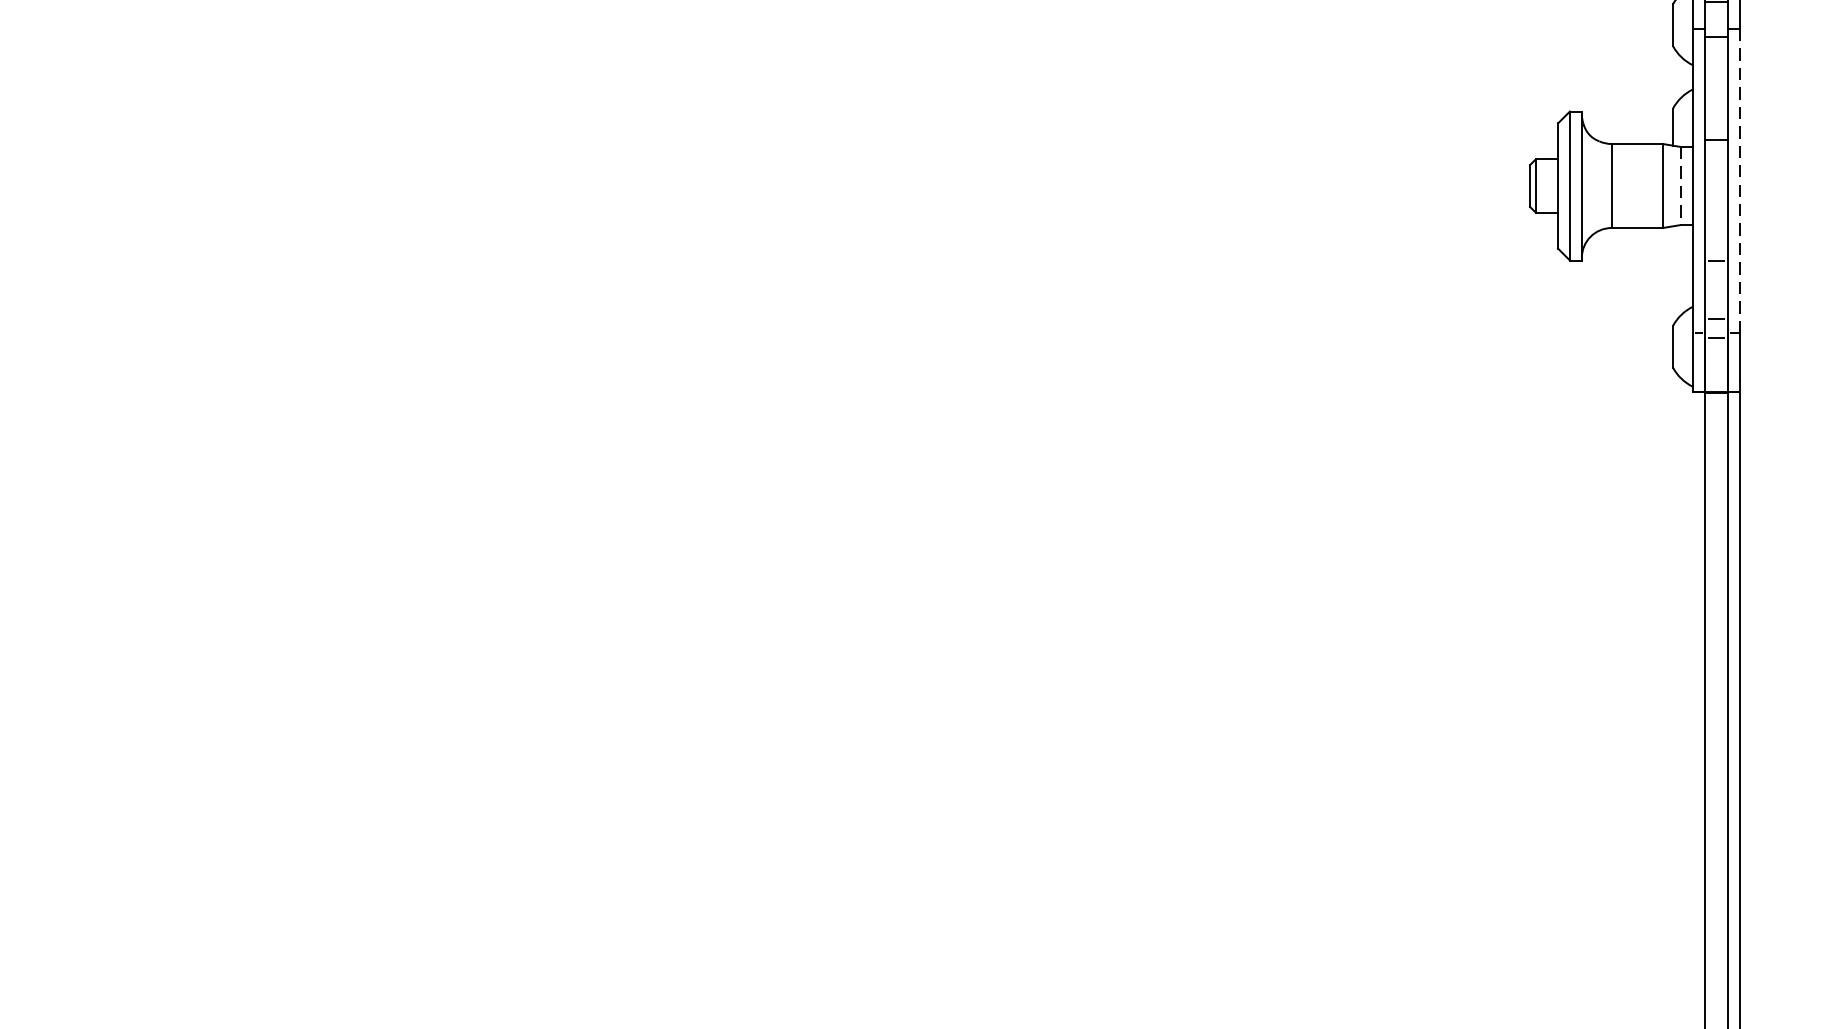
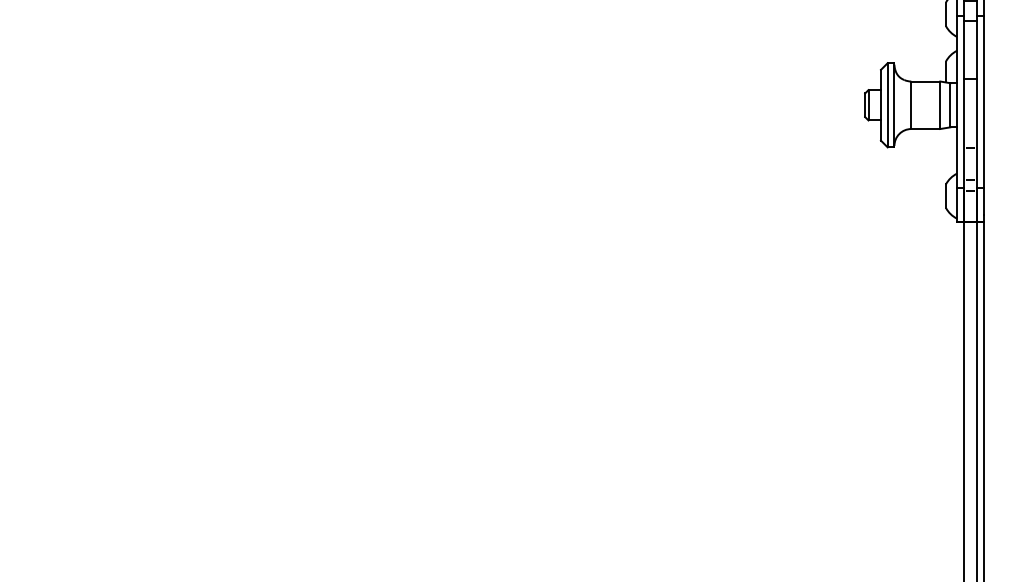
line: (1741, 181) -> (984, 102), dashed -> solid
line: (1681, 186) -> (950, 105), dashed -> solid

